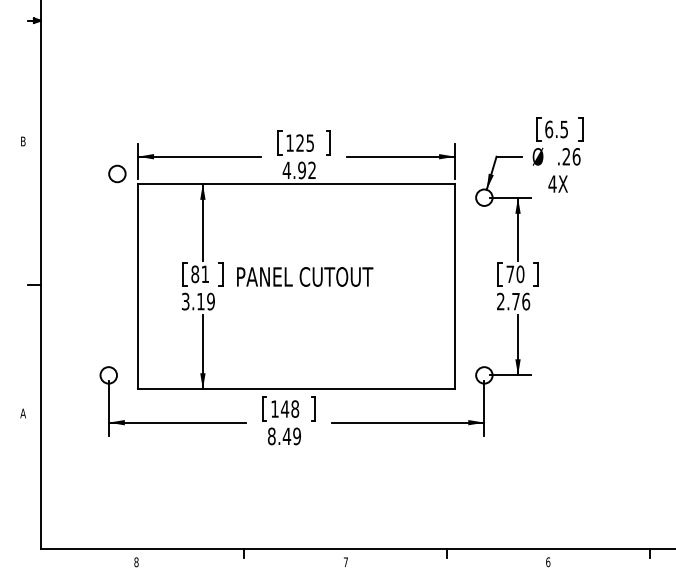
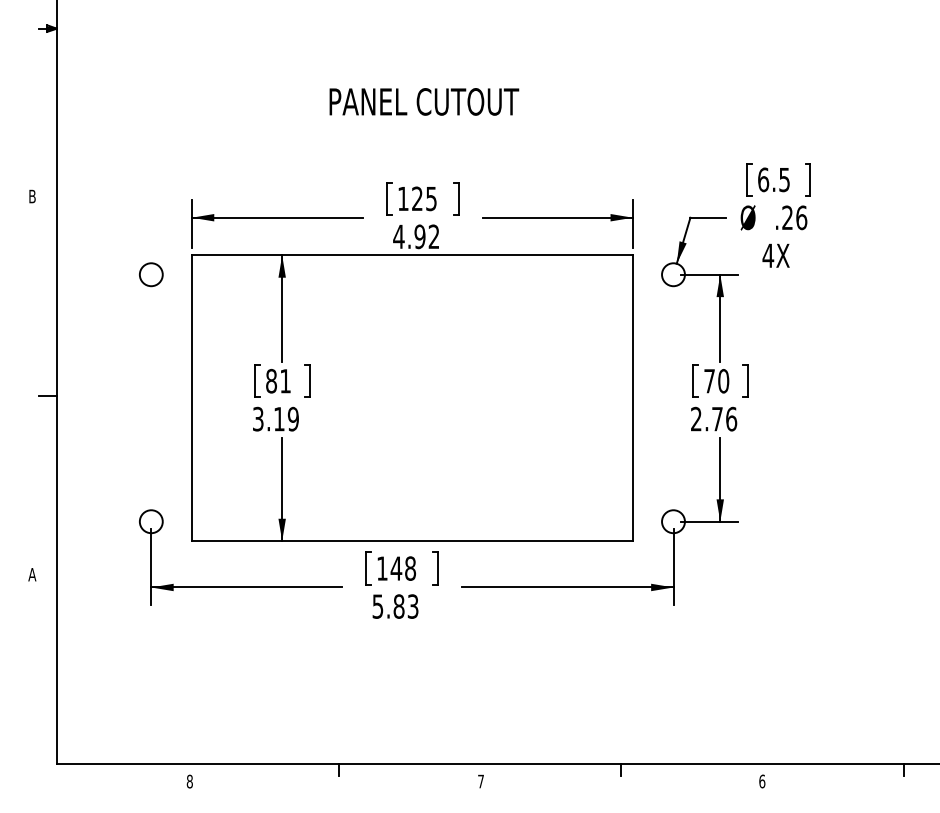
circle: (117, 173) -> (151, 274), moved
text: (305, 276) -> (424, 101), moved
text: (284, 436) -> (395, 606), 8.49 -> 5.83

